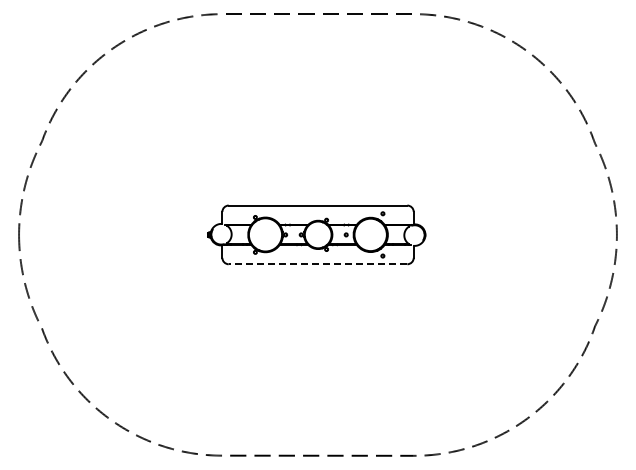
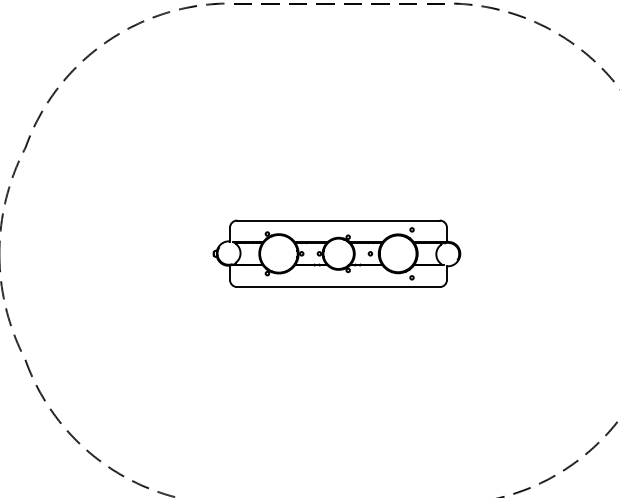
line: (317, 264) -> (337, 287), dashed -> solid

